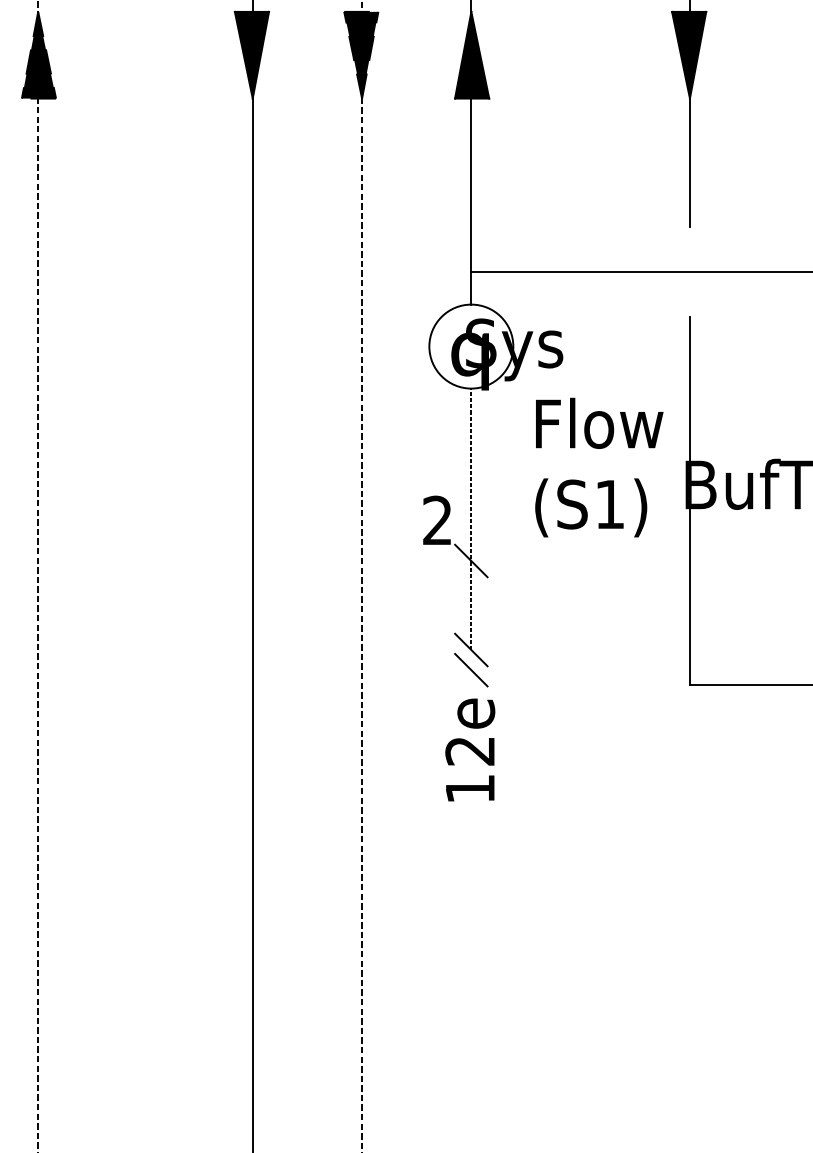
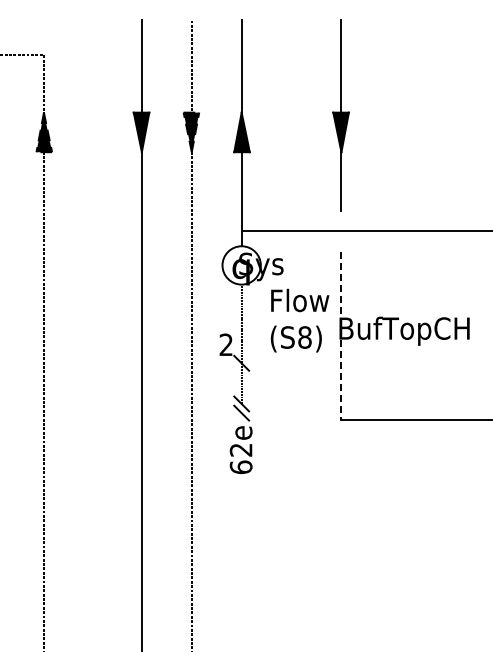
line: (690, 502) -> (341, 336), solid -> dashed
text: (608, 504) -> (304, 337), (S1) -> (S8)
text: (468, 789) -> (240, 467), 12e -> 62e

